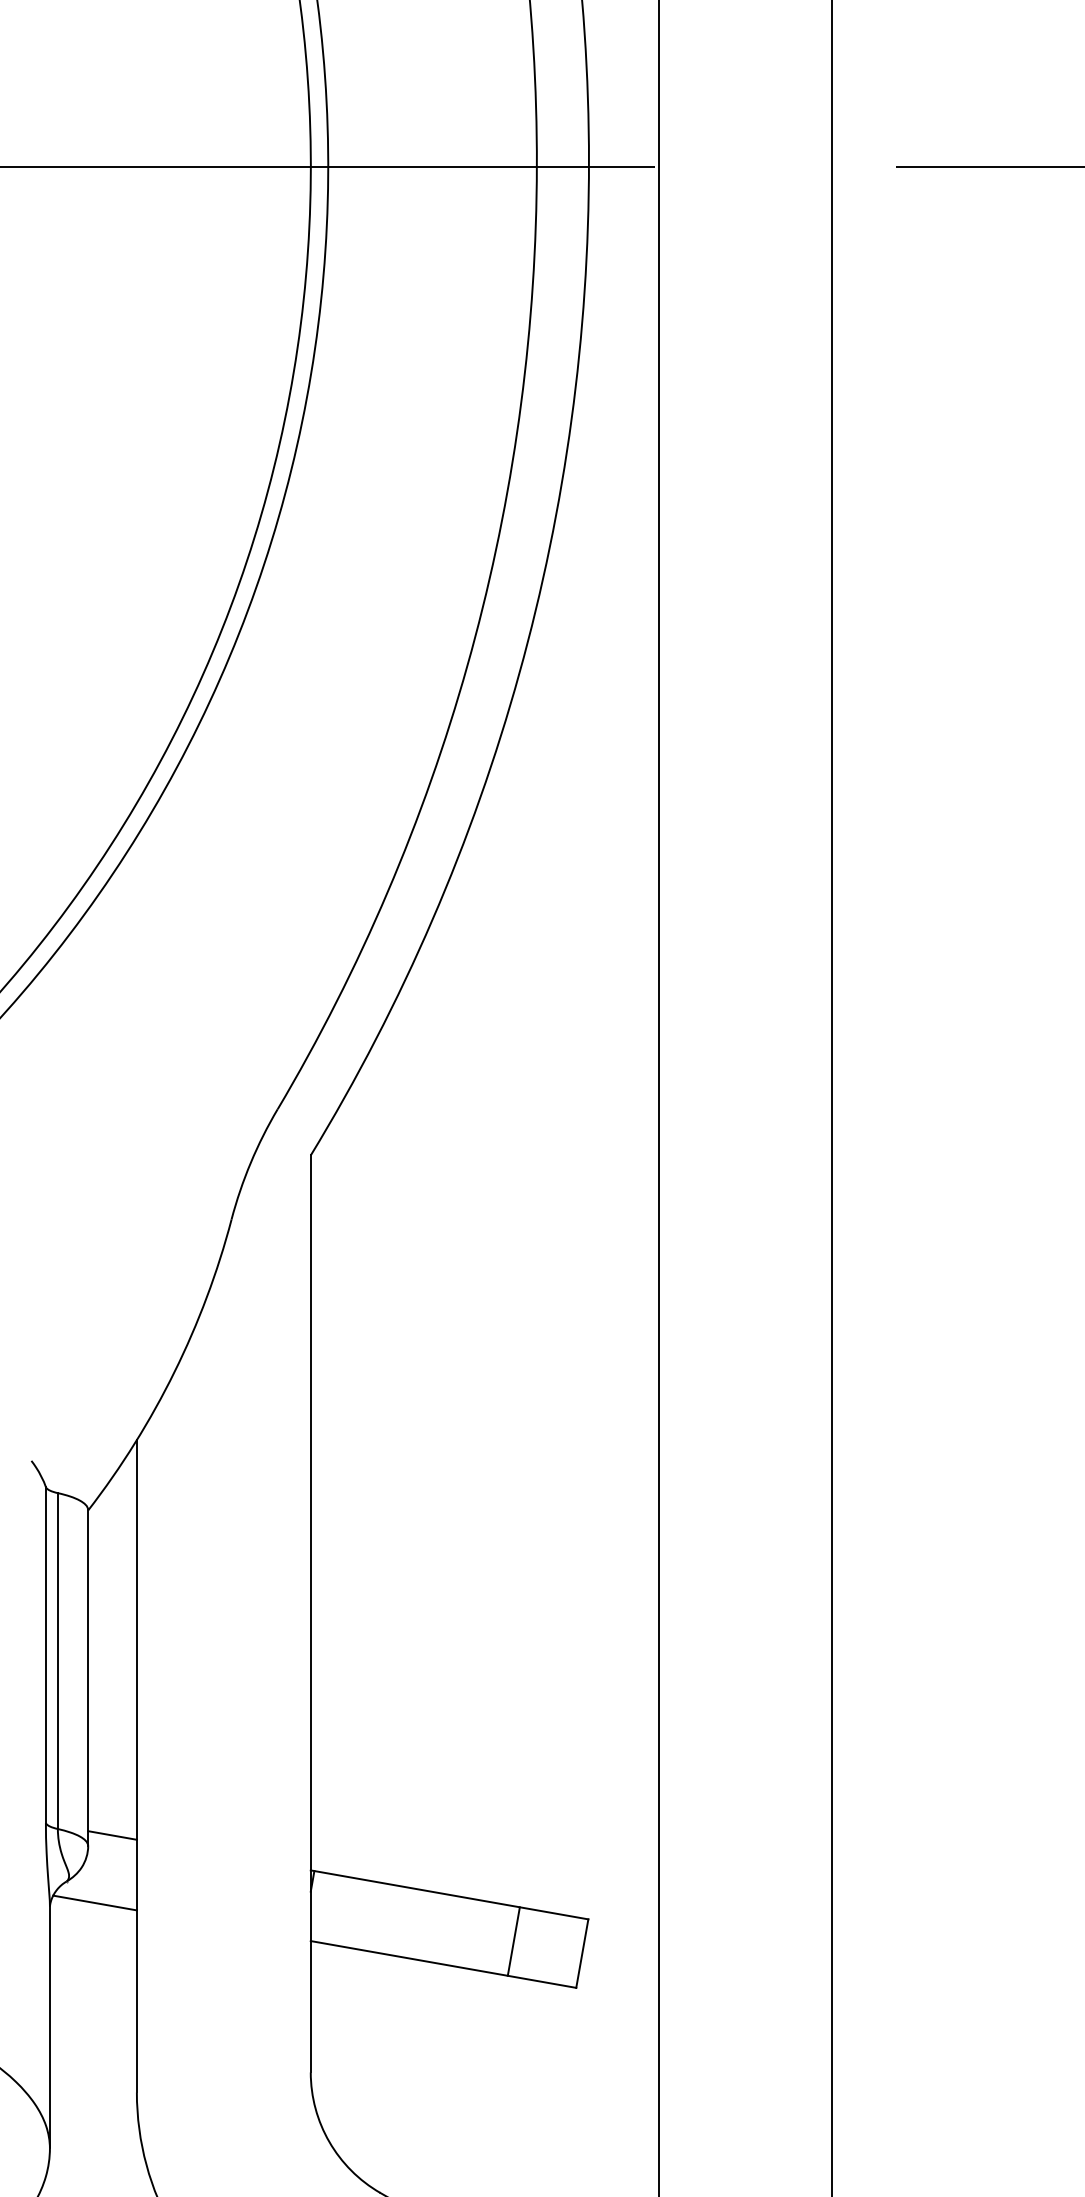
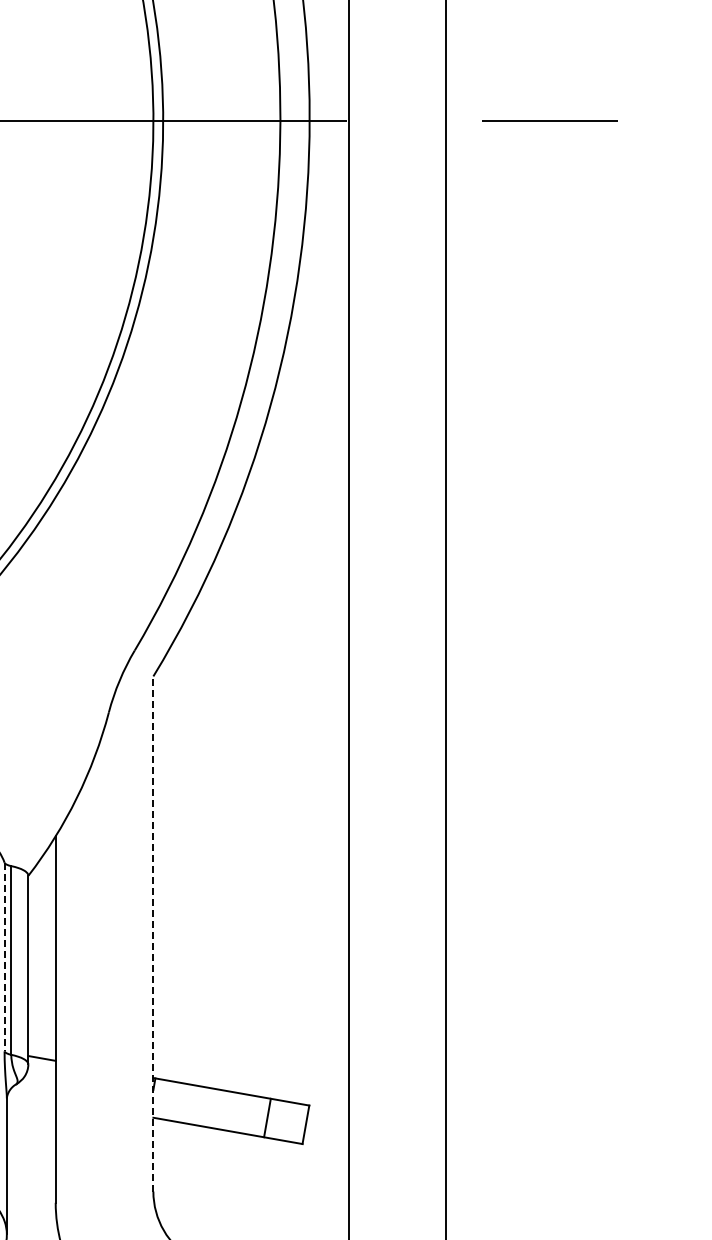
line: (310, 1613) -> (153, 933), solid -> dashed
line: (45, 1655) -> (4, 957), solid -> dashed
line: (93, 1903) -> (31, 1096), removed

